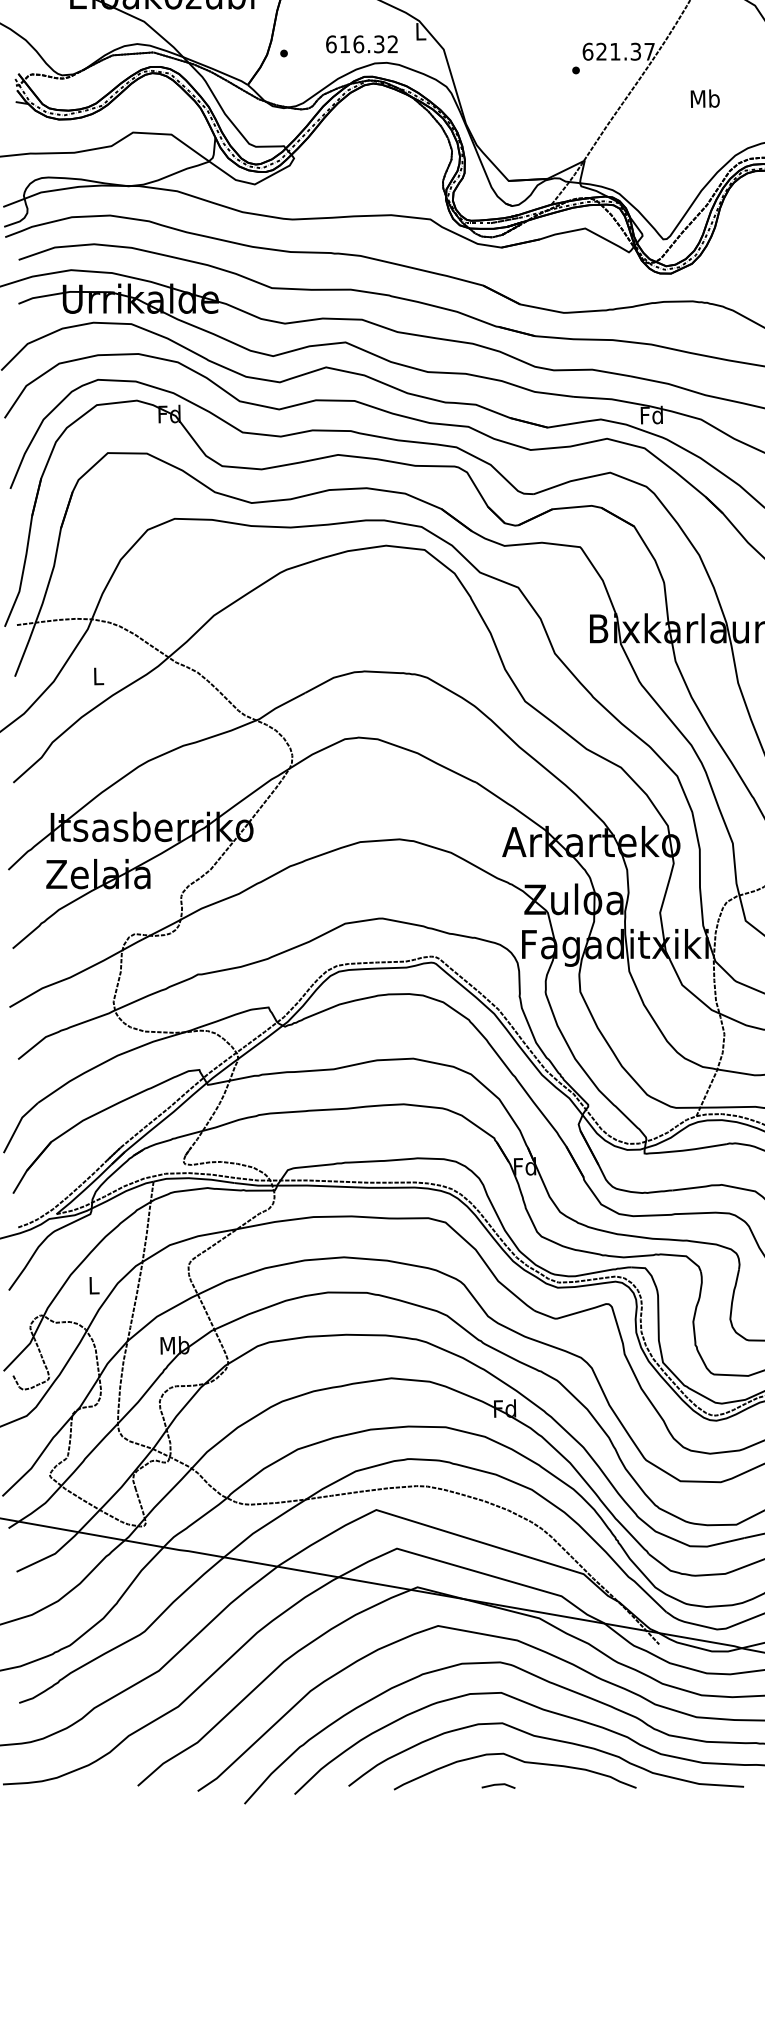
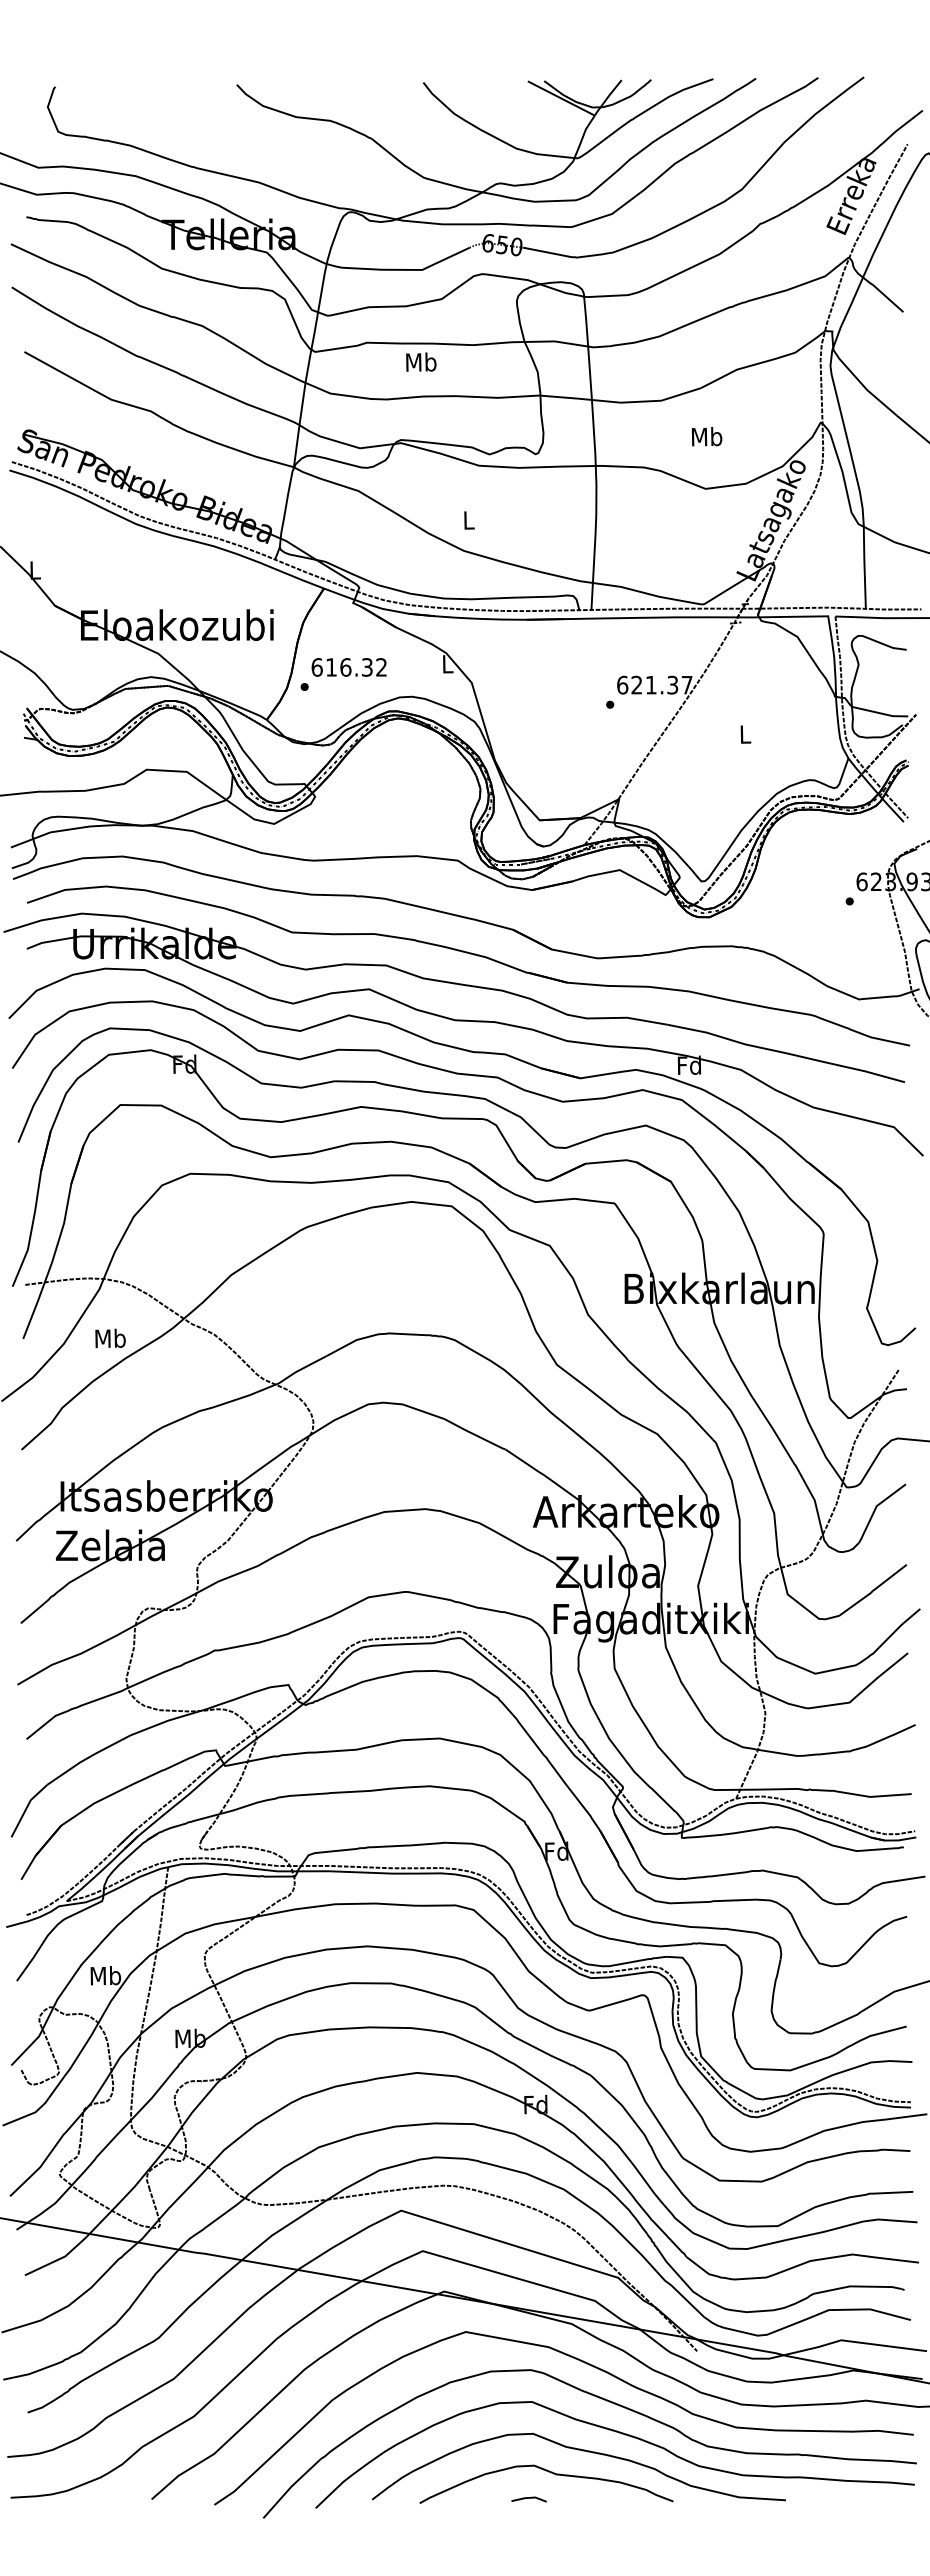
text: (361, 44) -> (348, 667), moved
text: (705, 97) -> (745, 733), Mb -> L
text: (98, 675) -> (110, 1337), L -> Mb
text: (93, 1285) -> (105, 1975), L -> Mb

